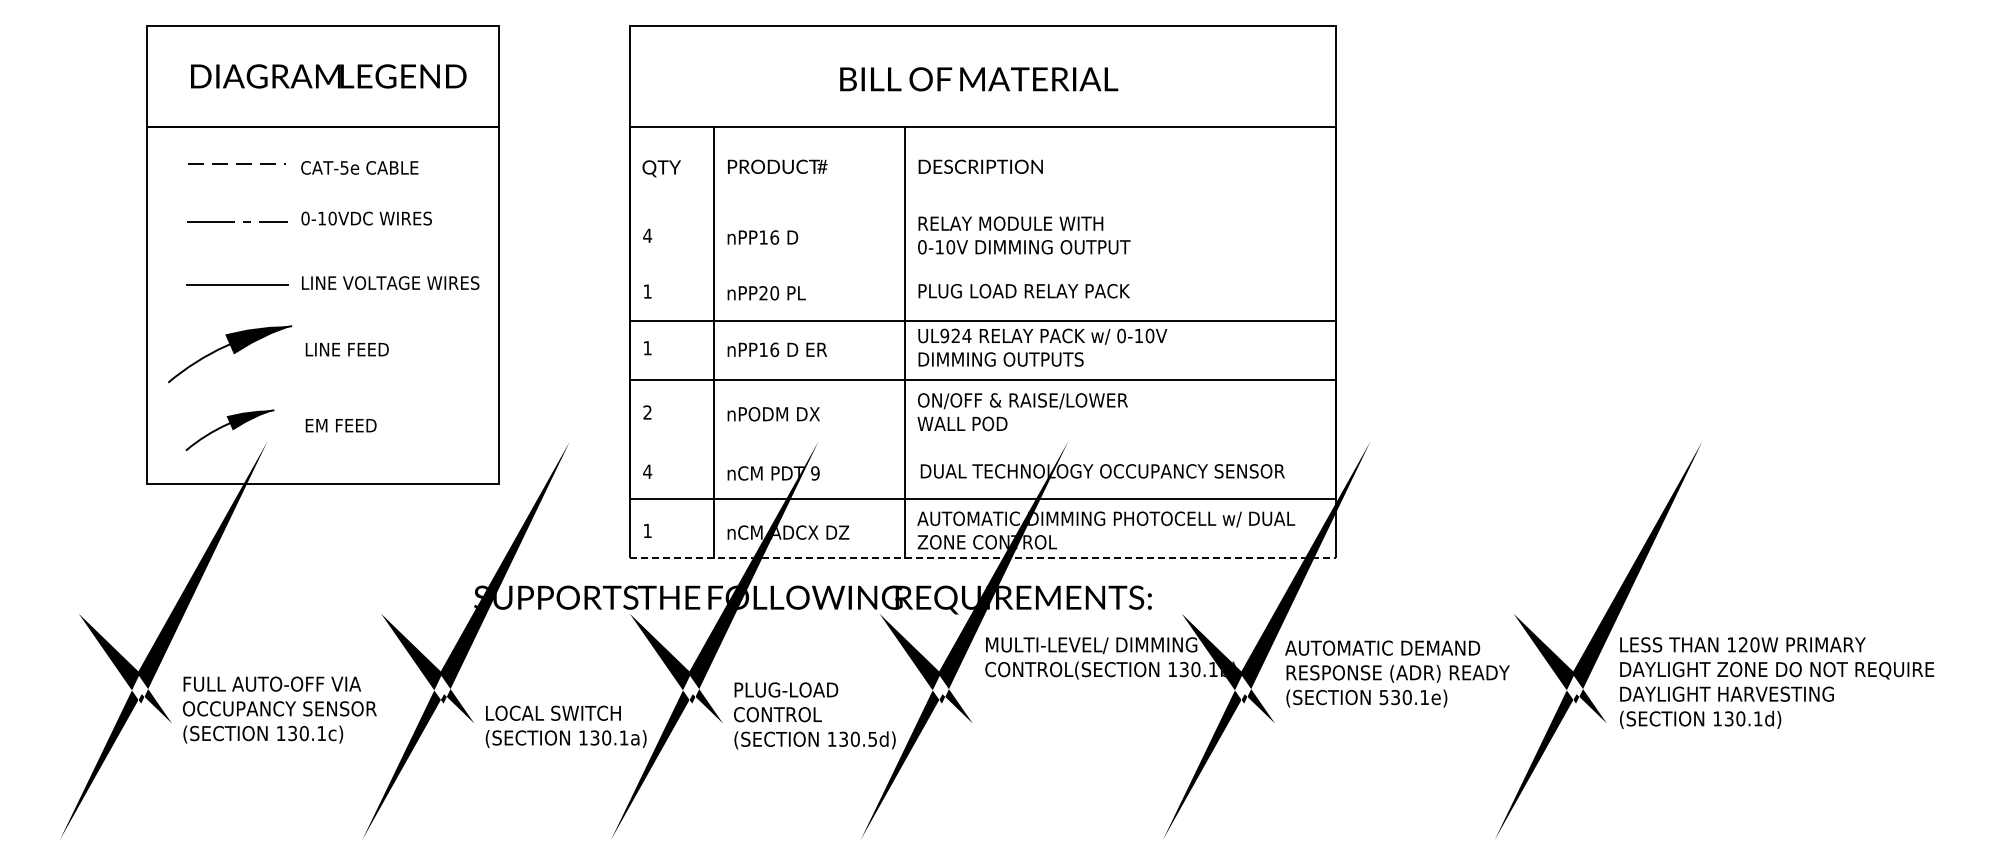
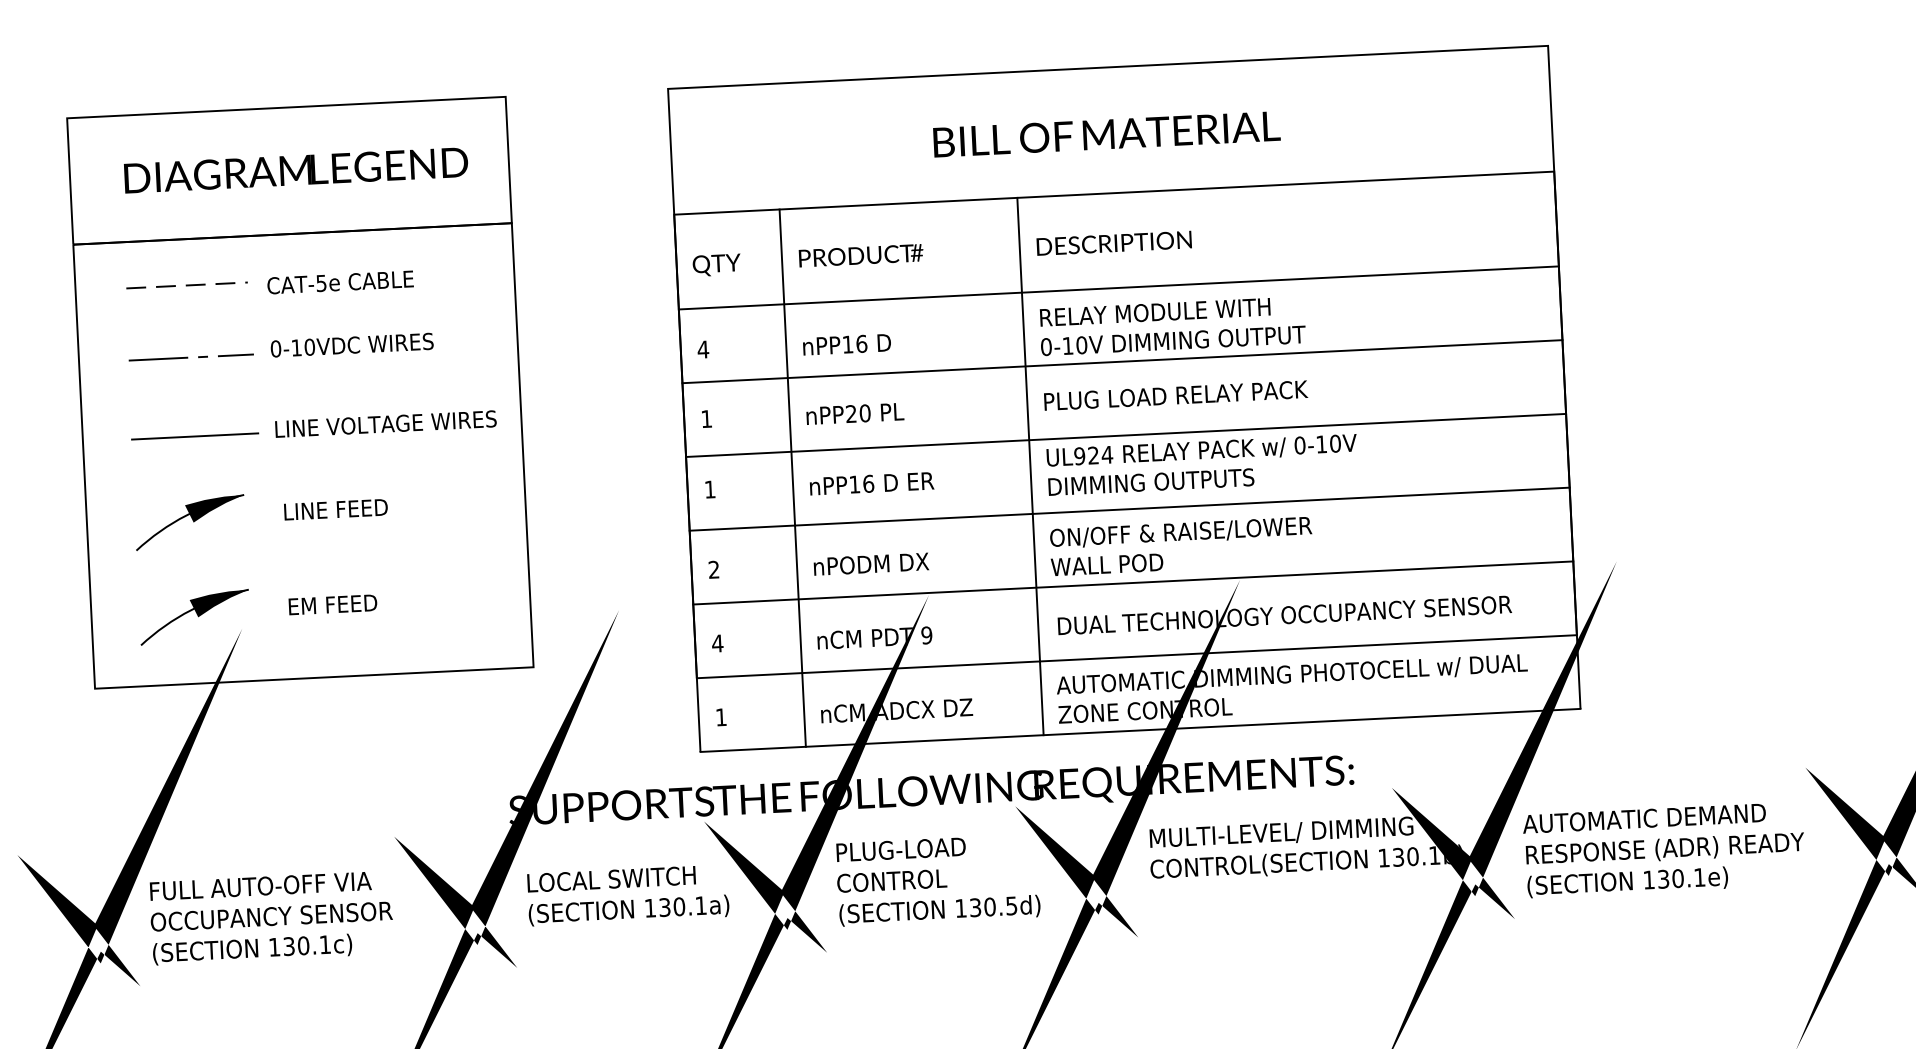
line: (982, 202) -> (1118, 287), added
line: (982, 261) -> (1122, 361), added
part: (229, 354) -> (189, 522), size x0.71
line: (982, 439) -> (1133, 582), added
line: (983, 557) -> (1141, 729), dashed -> solid
text: (1383, 697) -> (1648, 880), 530.1e) -> 130.1e)
text: (279, 709) -> (271, 917), moved
text: (814, 715) -> (937, 879), moved
text: (565, 726) -> (627, 894), moved

